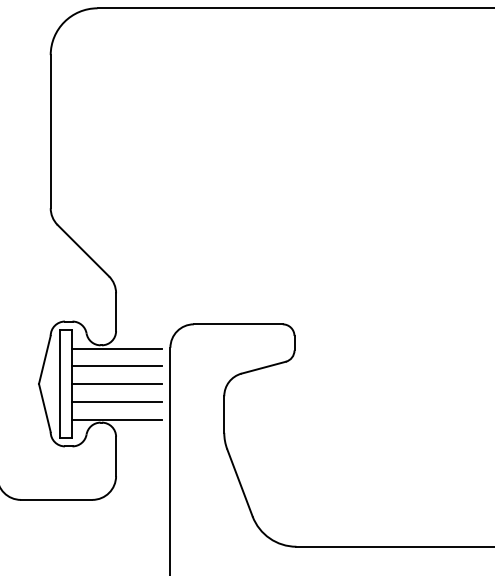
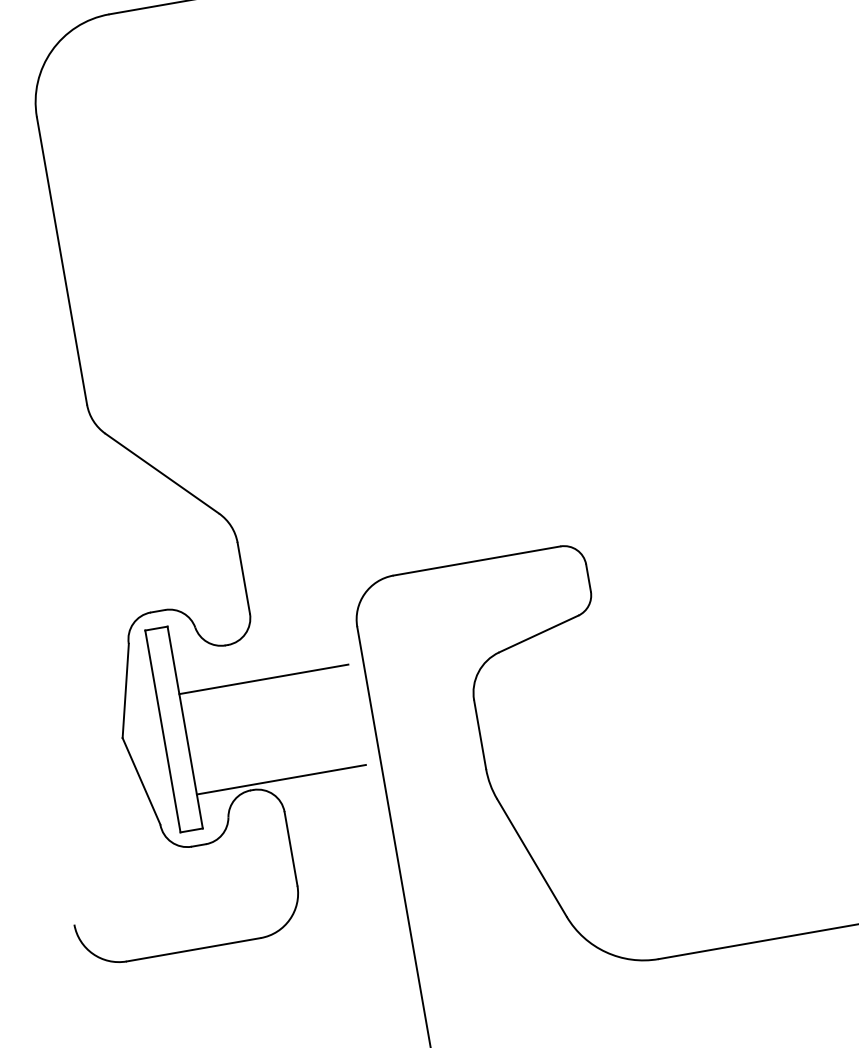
line: (117, 348) -> (258, 645), removed
line: (117, 384) -> (270, 713), removed
line: (117, 402) -> (275, 747), removed

